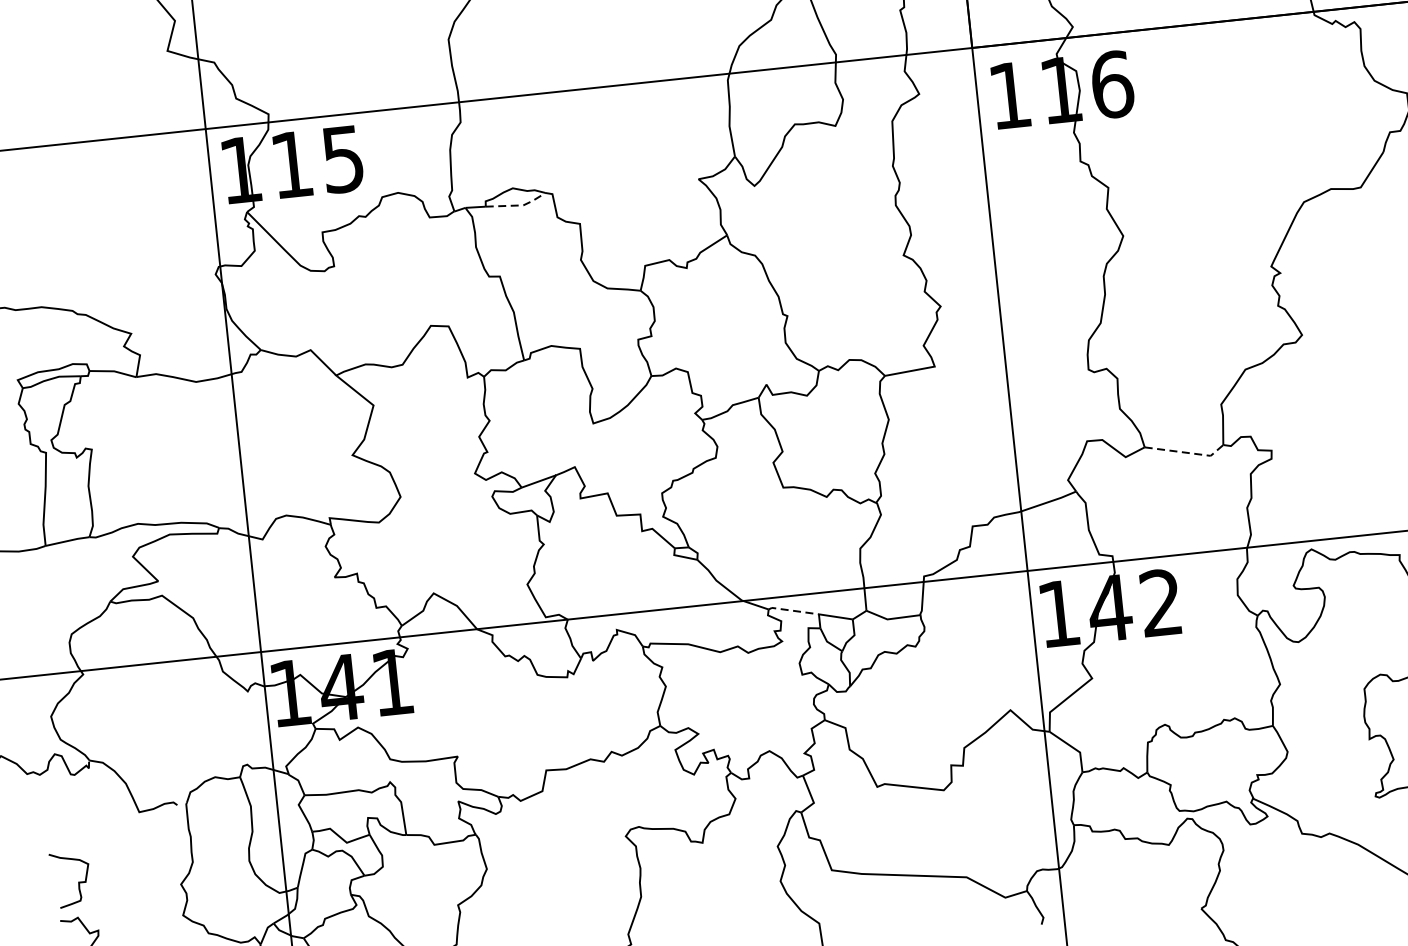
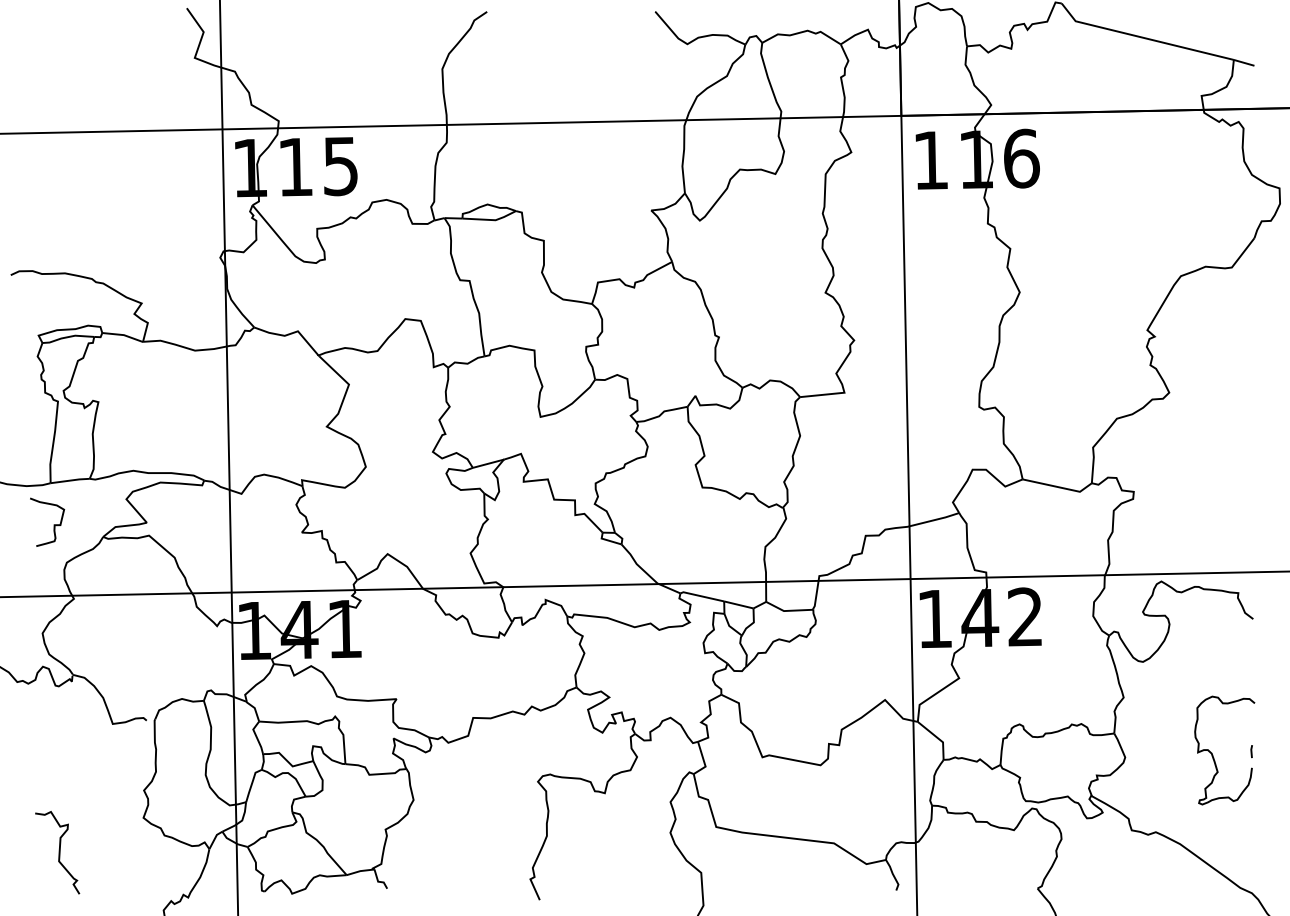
line: (518, 206) -> (491, 220), dashed -> solid
line: (1187, 452) -> (1059, 487), dashed -> solid
line: (792, 610) -> (701, 596), dashed -> solid
curve: (77, 881) -> (53, 524), moved

